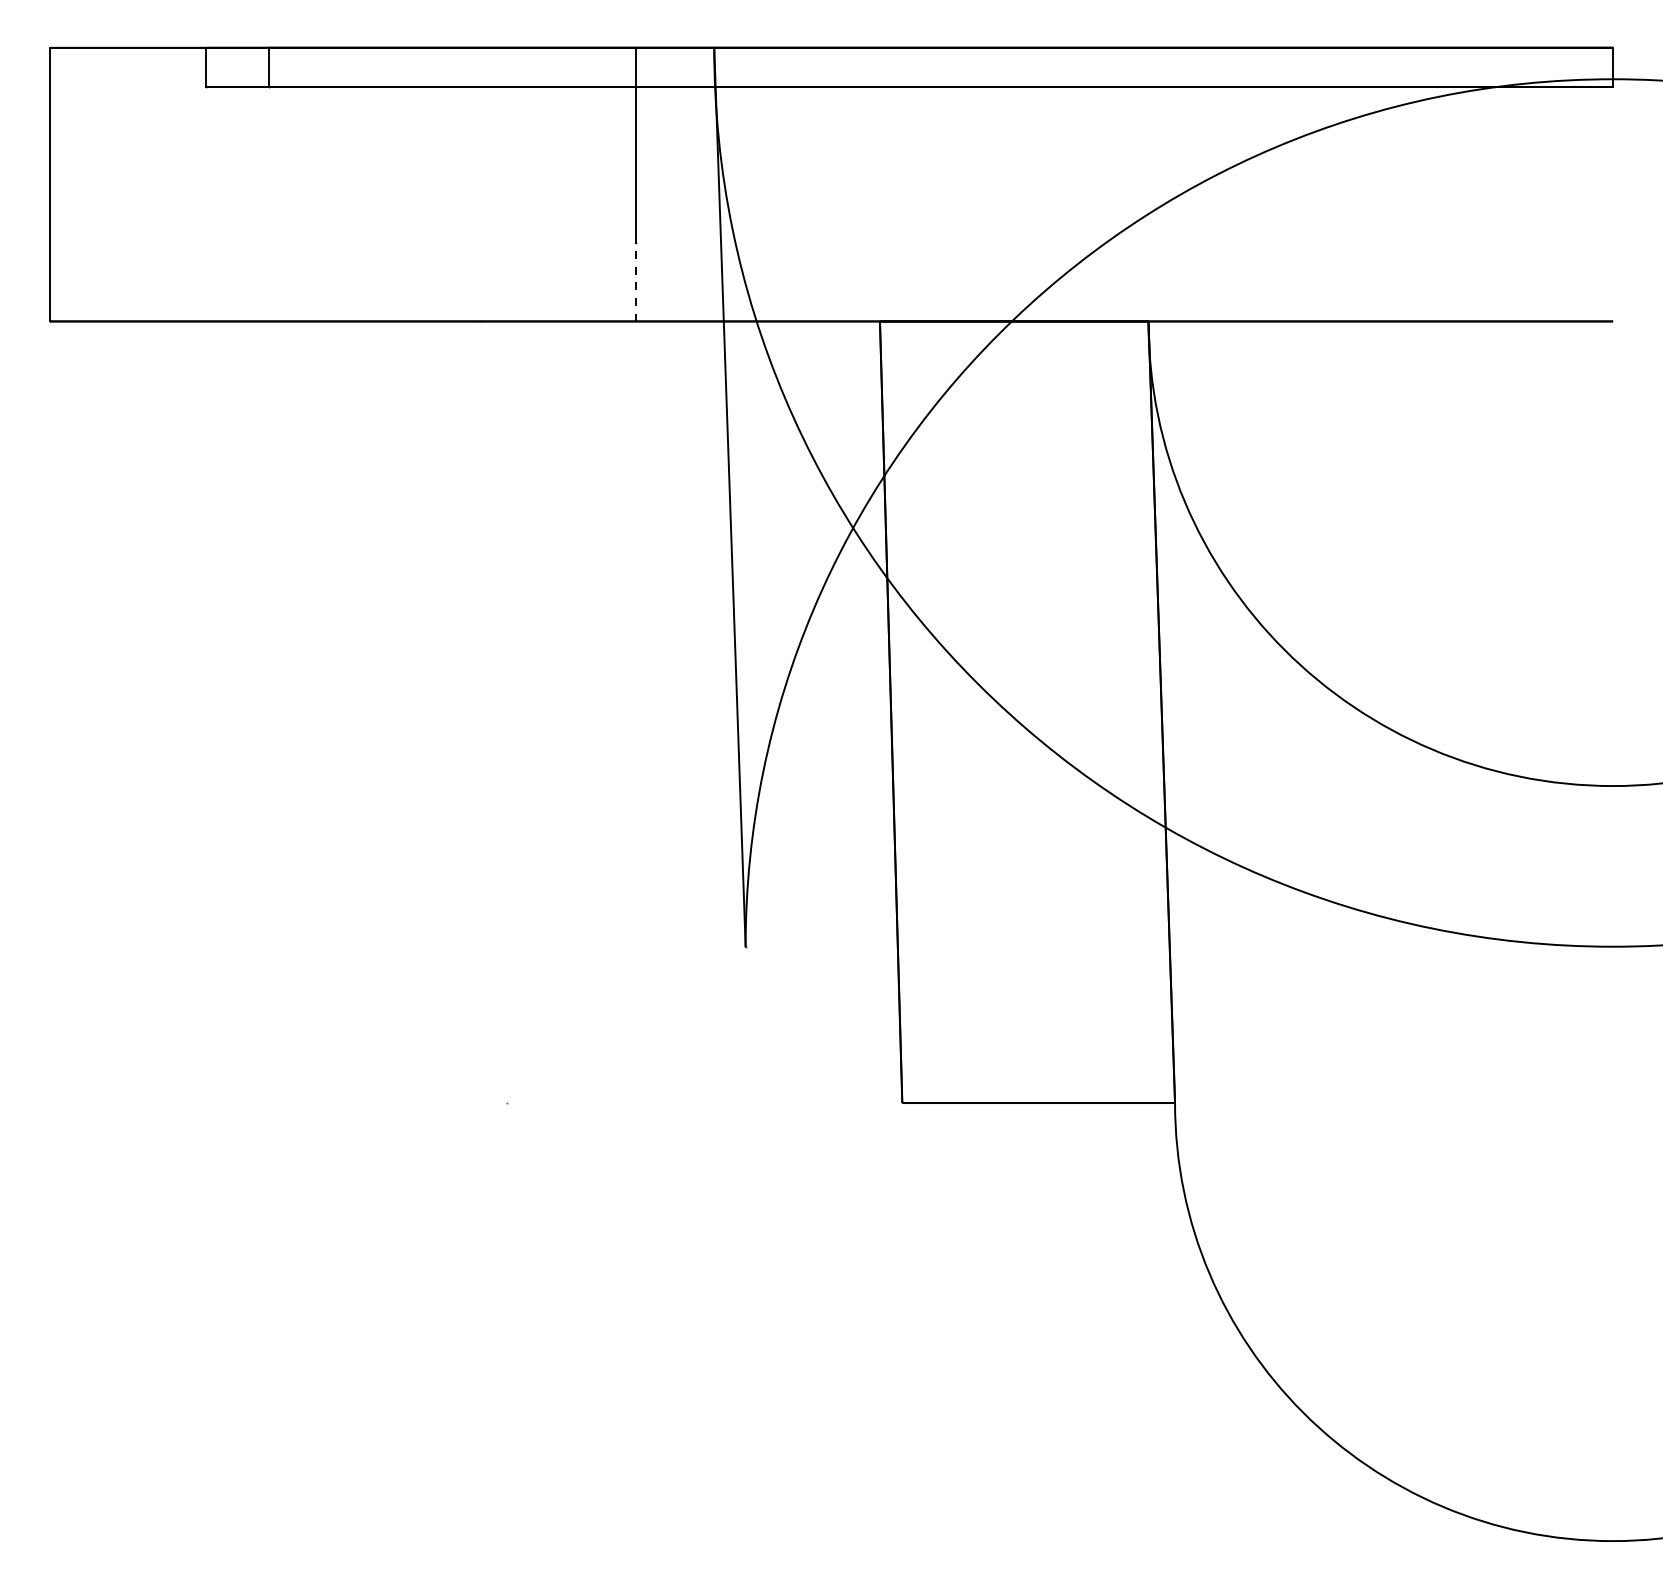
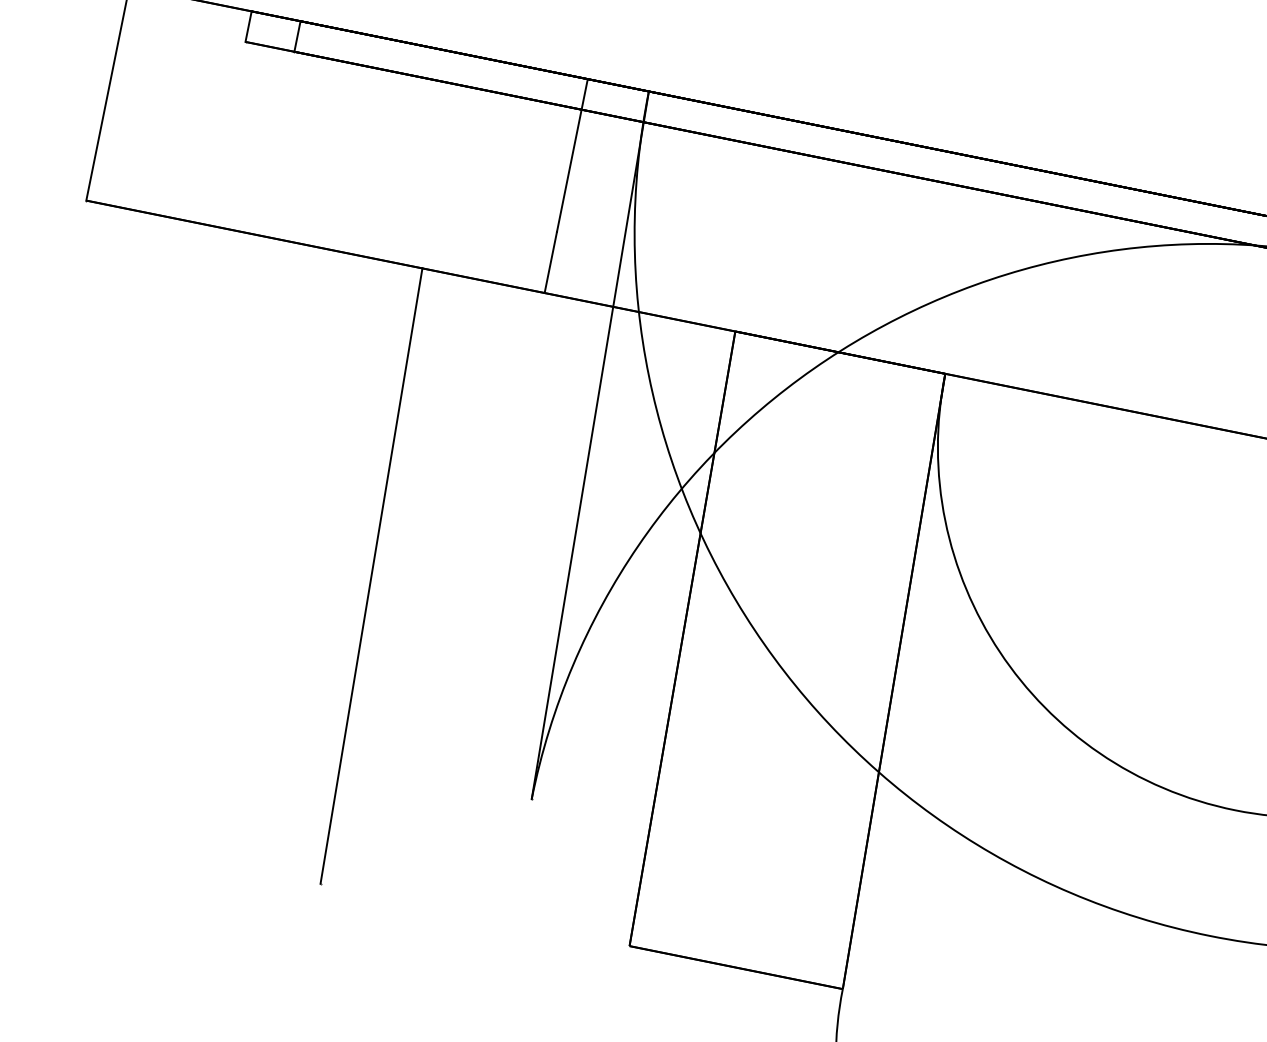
line: (636, 281) -> (551, 261), dashed -> solid
line: (493, 712) -> (371, 576), added

